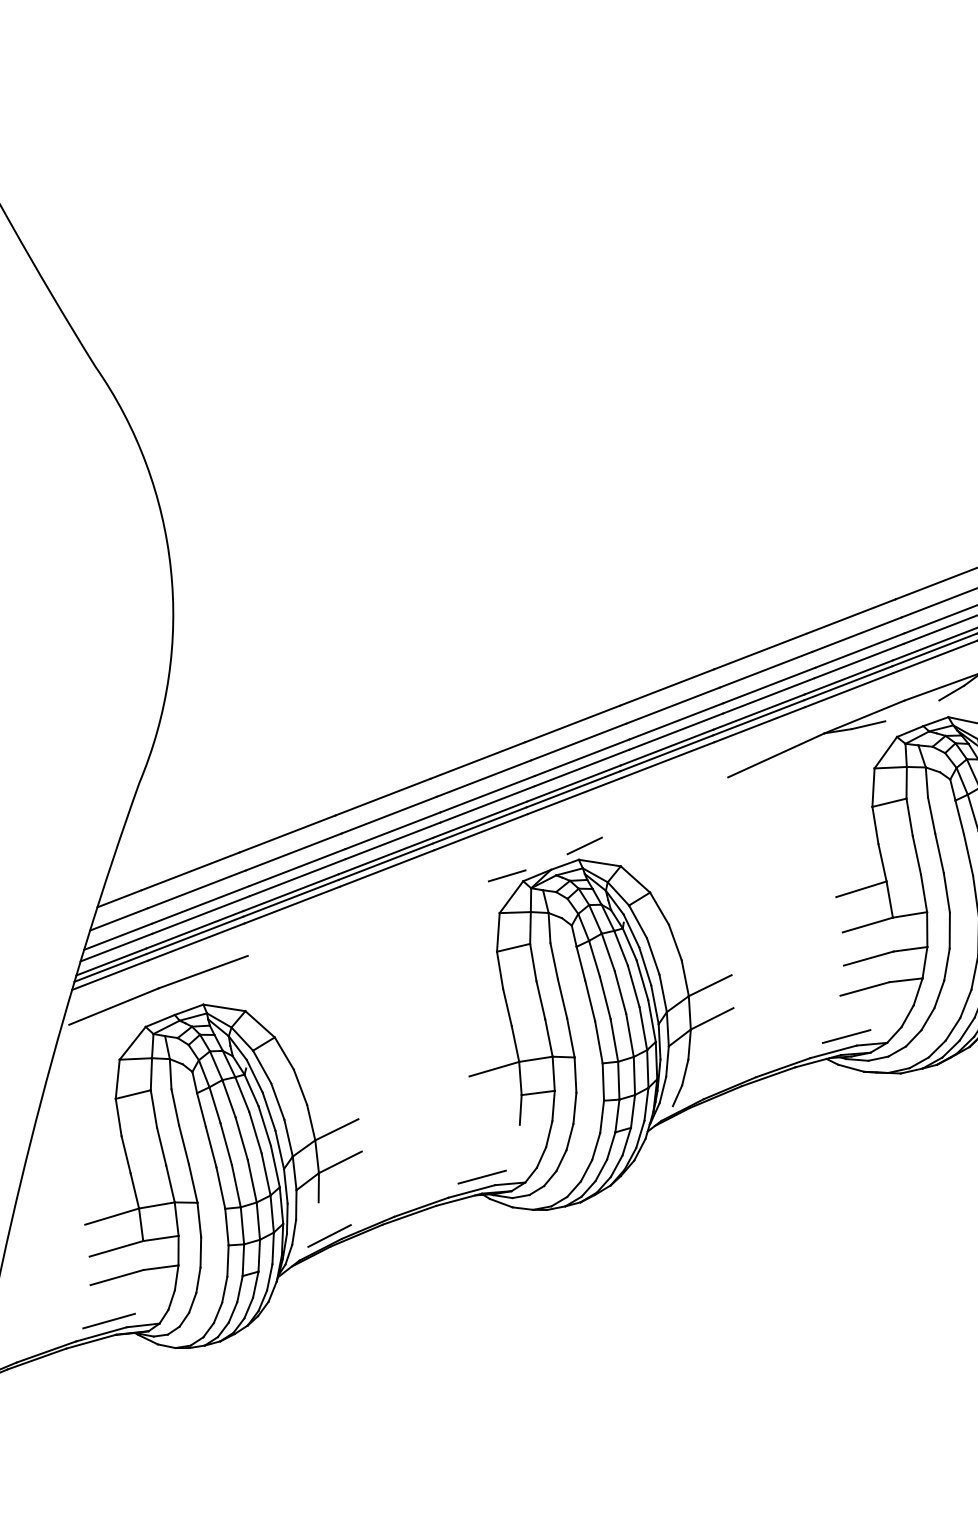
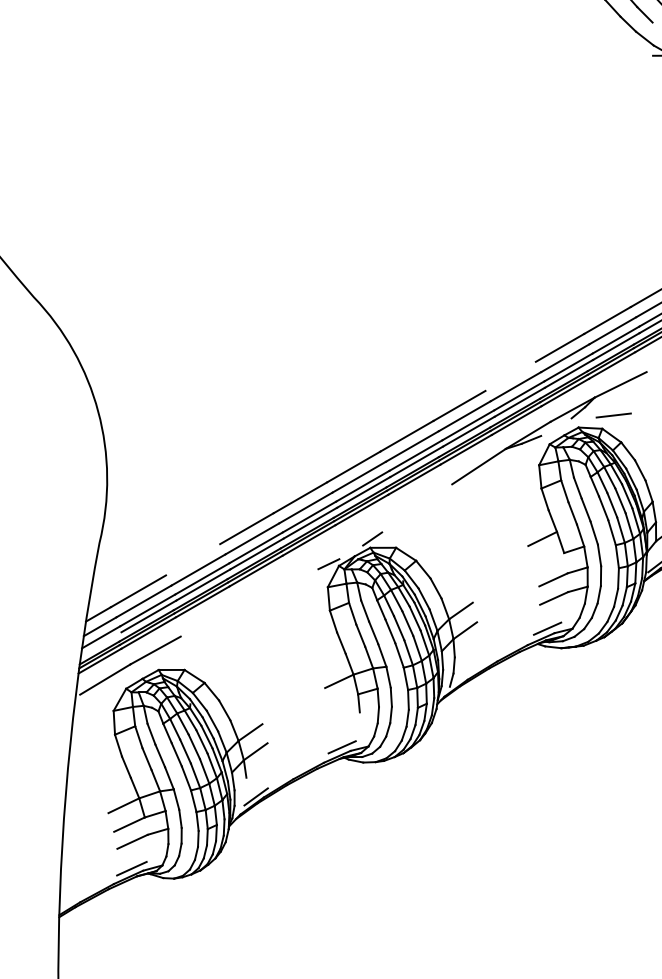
line: (850, 615) -> (510, 375), removed
line: (288, 833) -> (193, 559), removed
line: (867, 924) -> (549, 559), removed
line: (117, 946) -> (101, 643), removed

